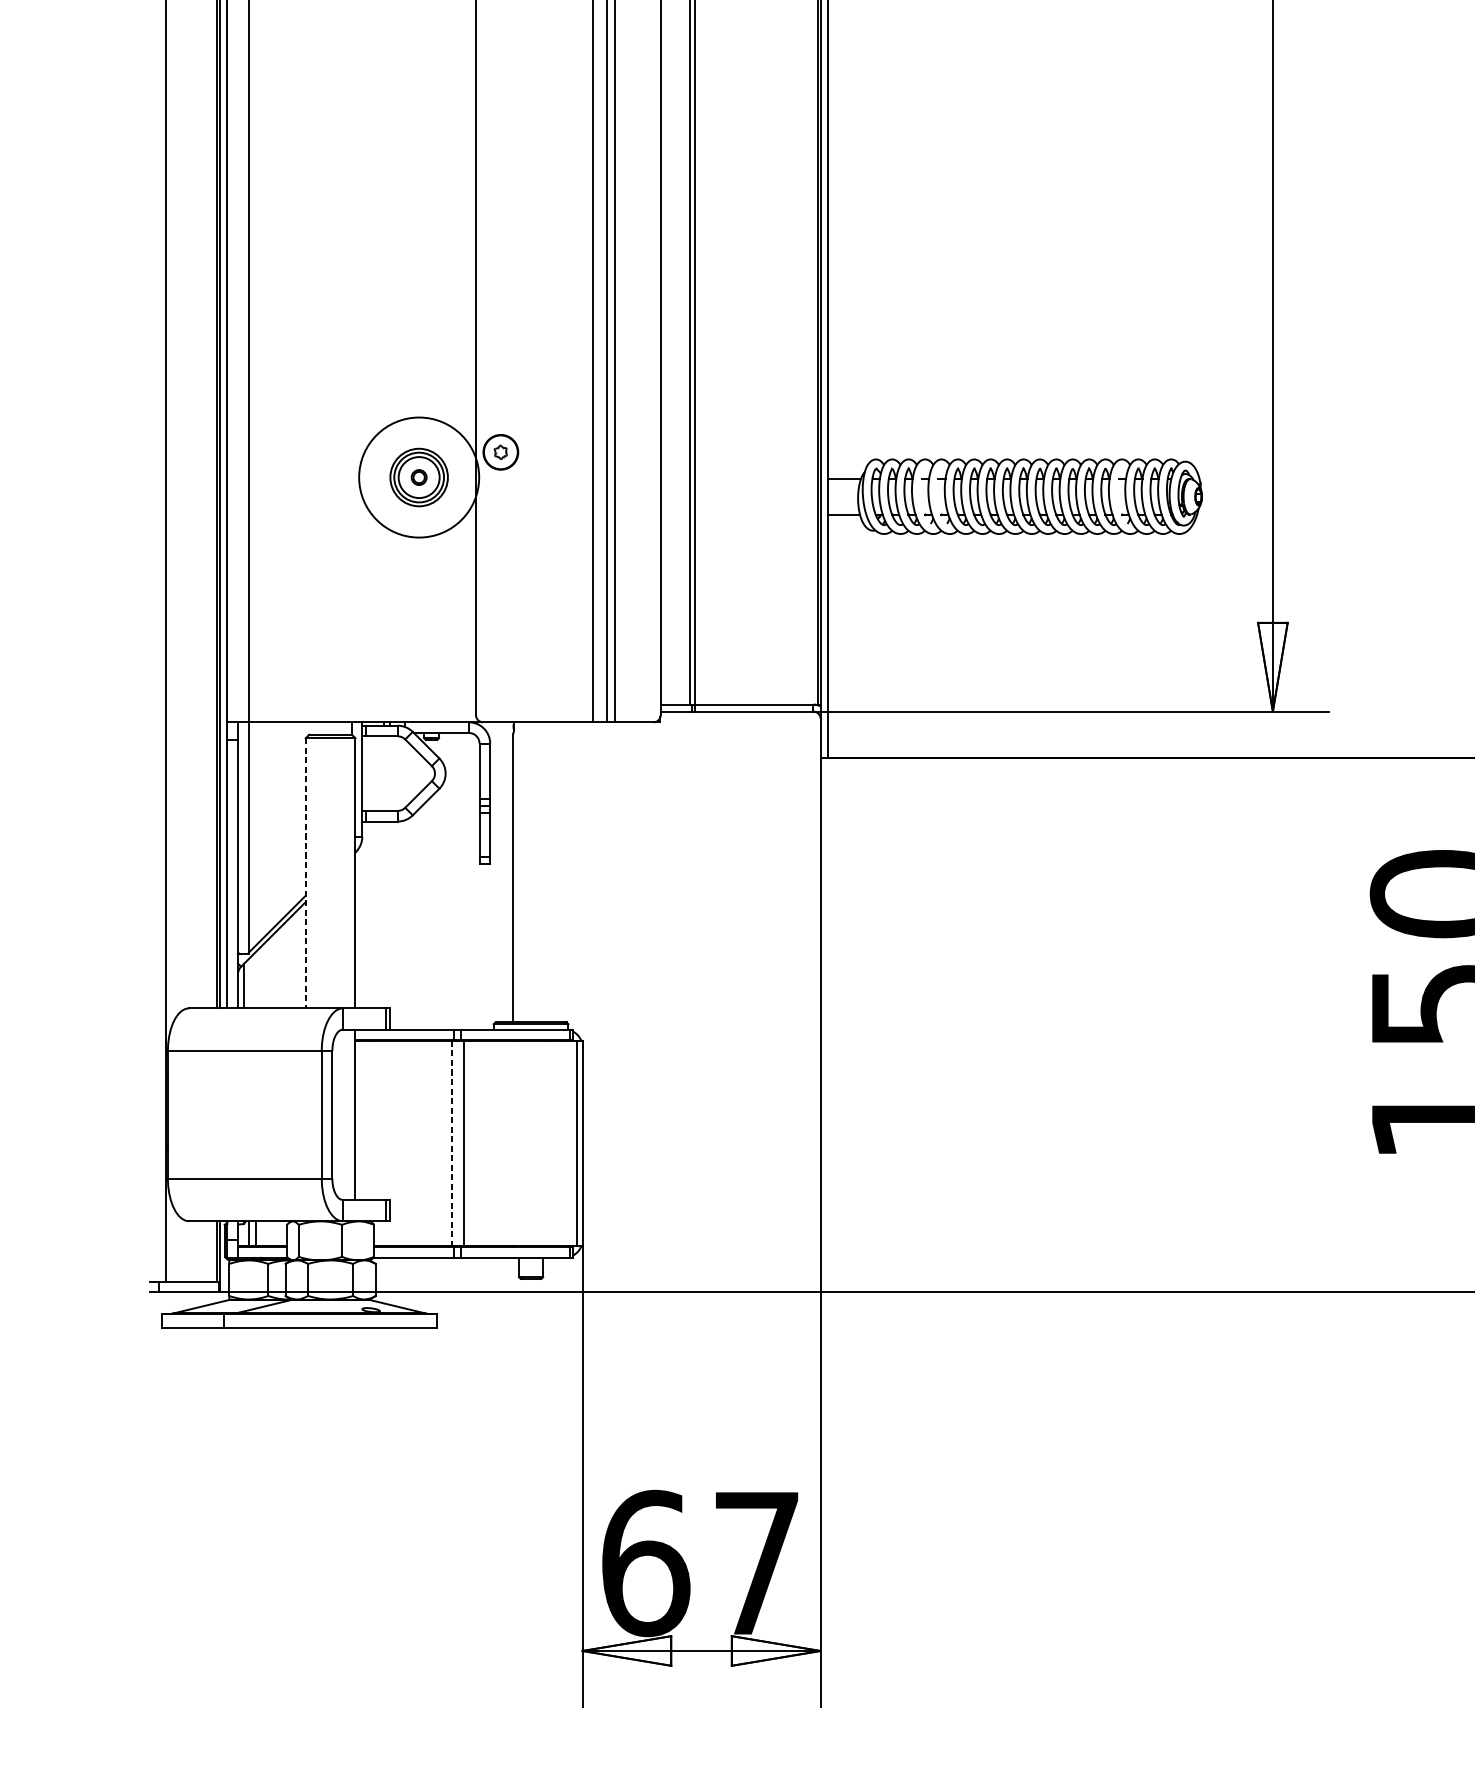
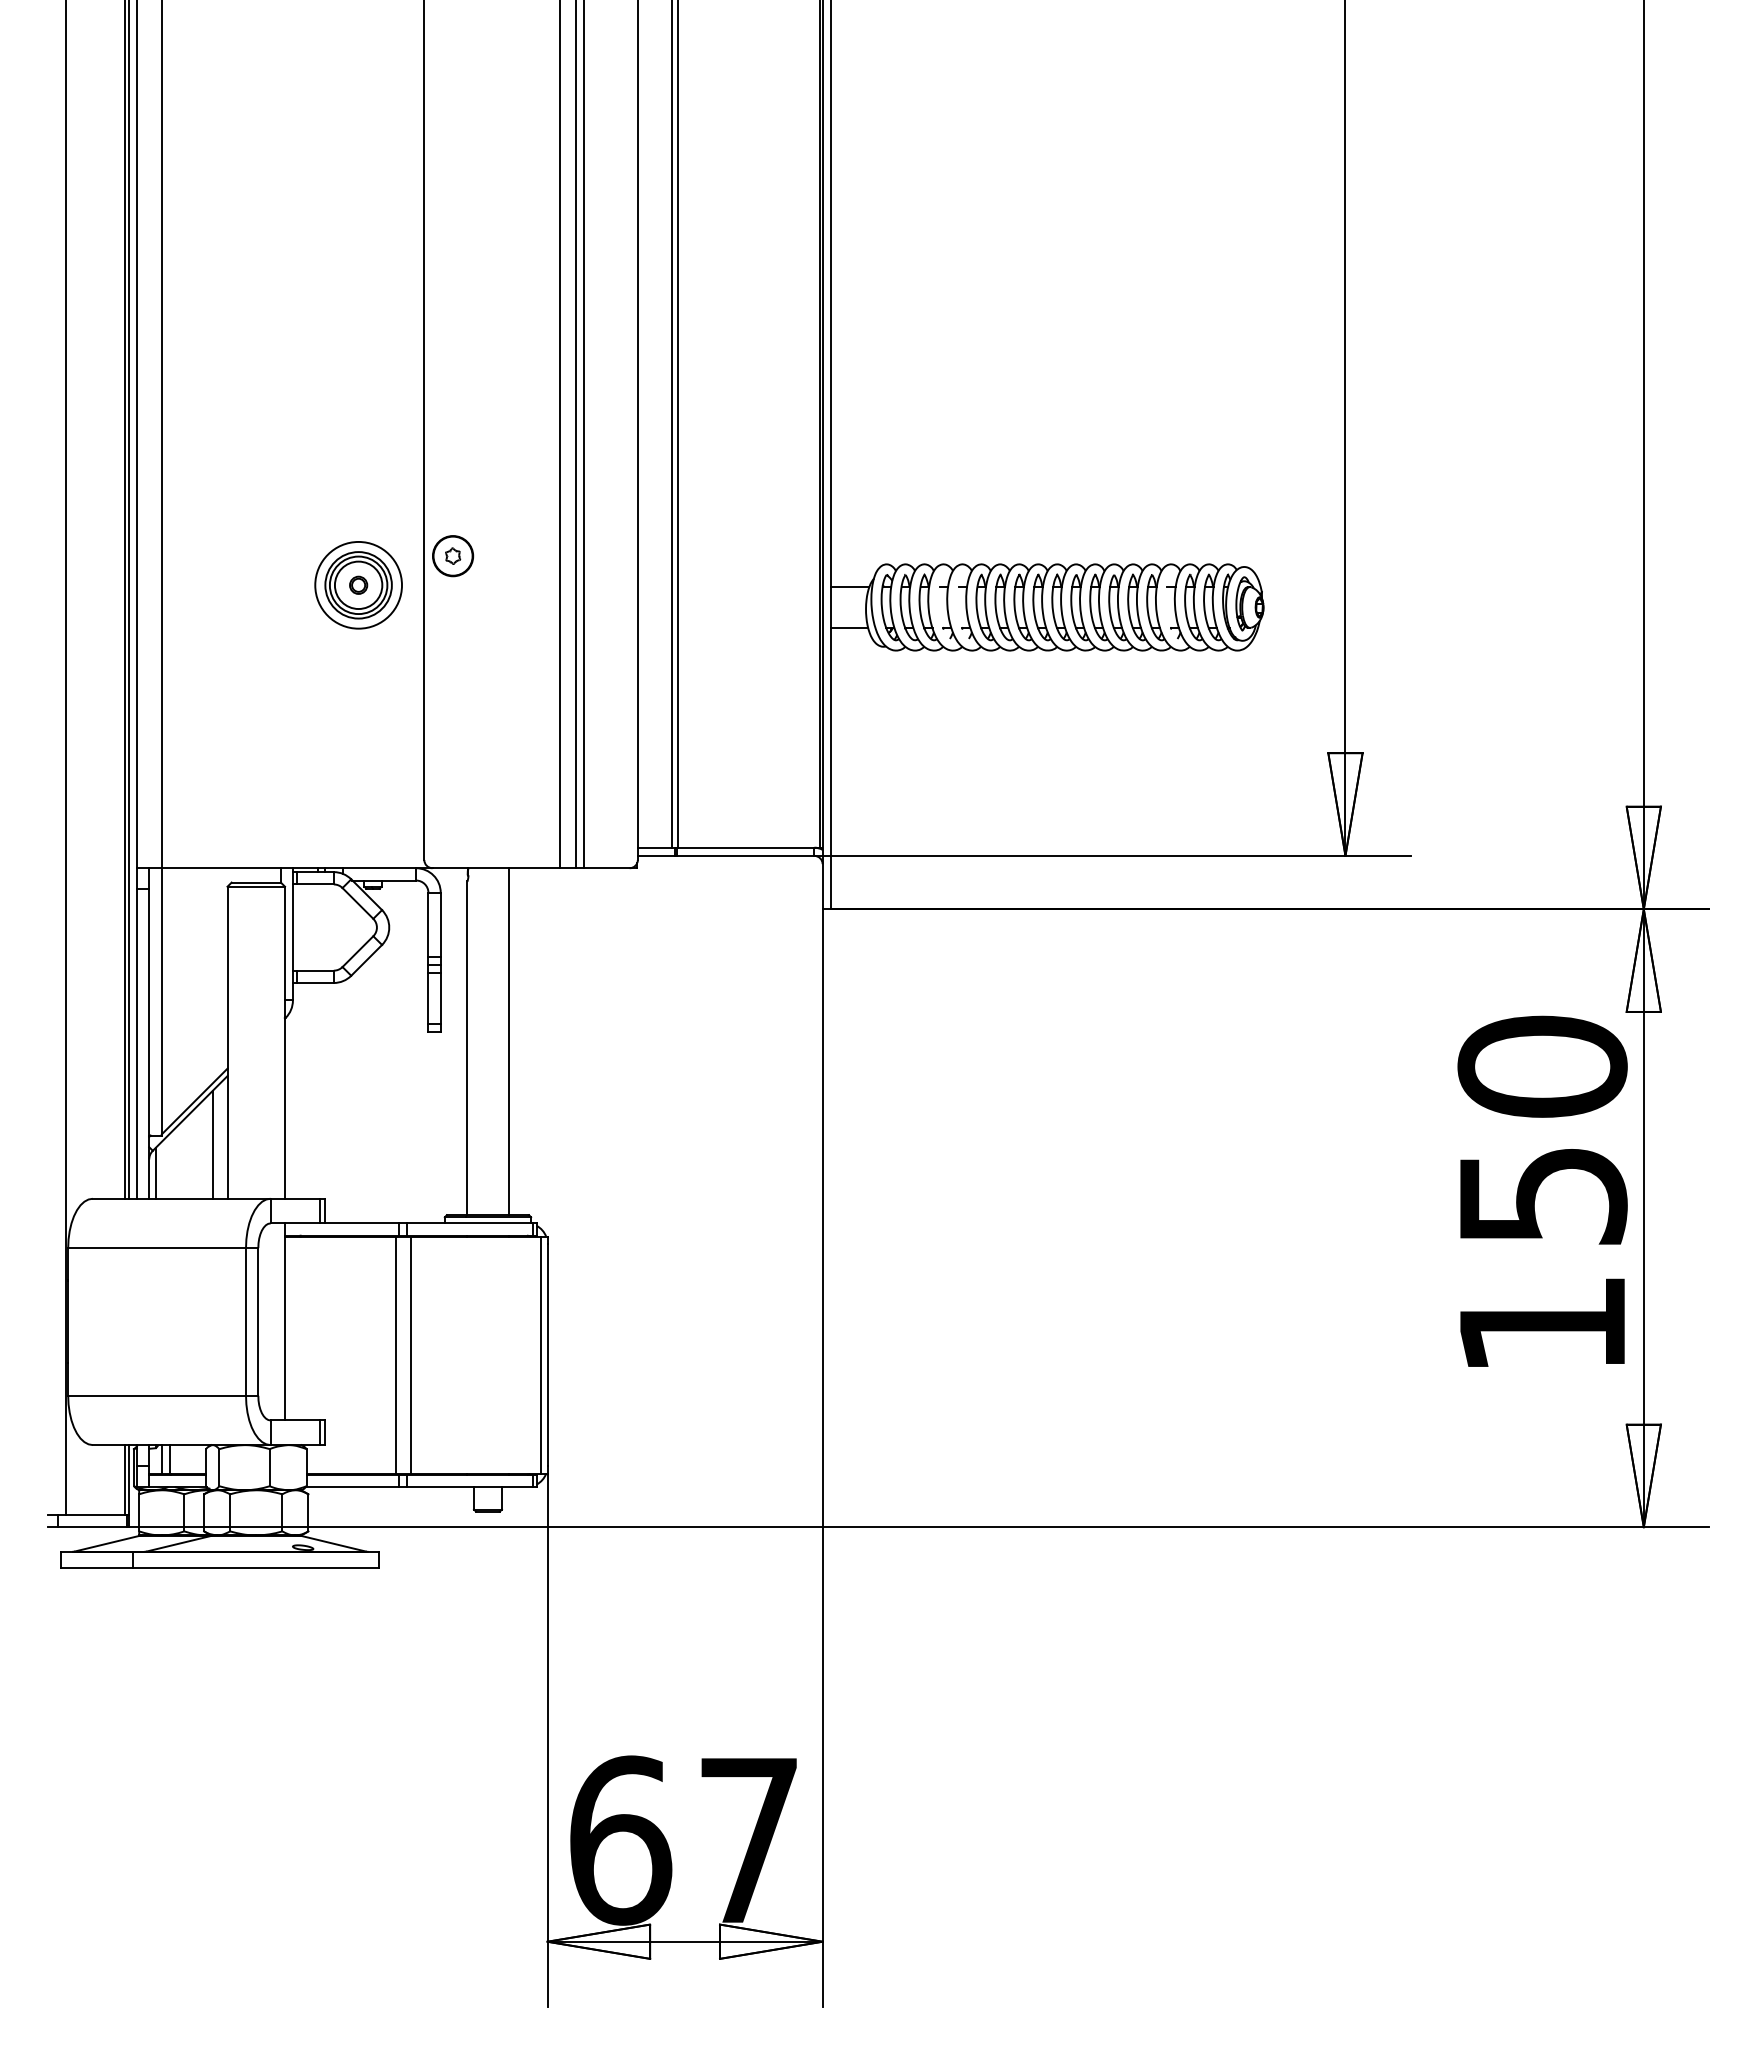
circle: (419, 476) -> (358, 584), size x0.62
line: (548, 872) -> (508, 1041), added
line: (305, 873) -> (227, 1043), dashed -> solid
line: (293, 961) -> (213, 1144), added
line: (451, 1143) -> (396, 1355), dashed -> solid

